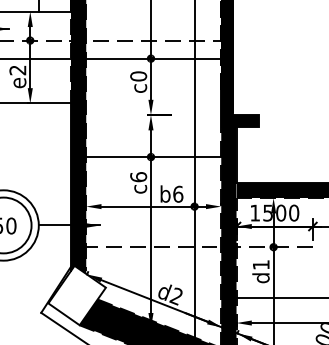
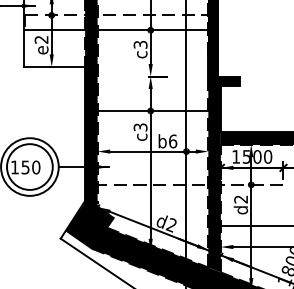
text: (138, 76) -> (140, 44), c0 -> c3
text: (138, 177) -> (140, 127), c6 -> c3
text: (260, 265) -> (240, 199), d1 -> d2
fill: (76, 295) -> (89, 224), added

